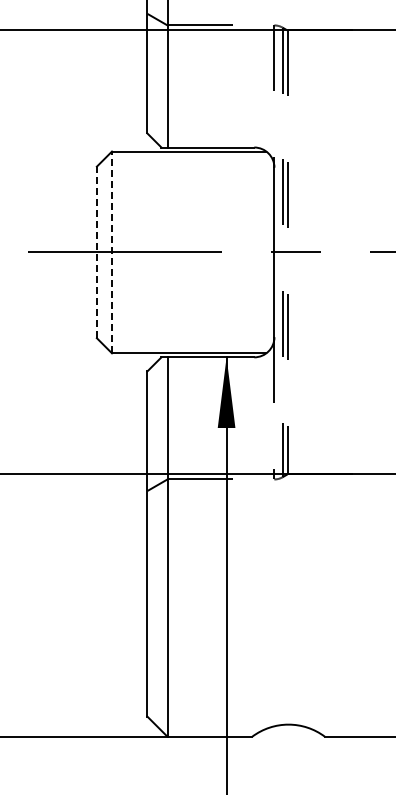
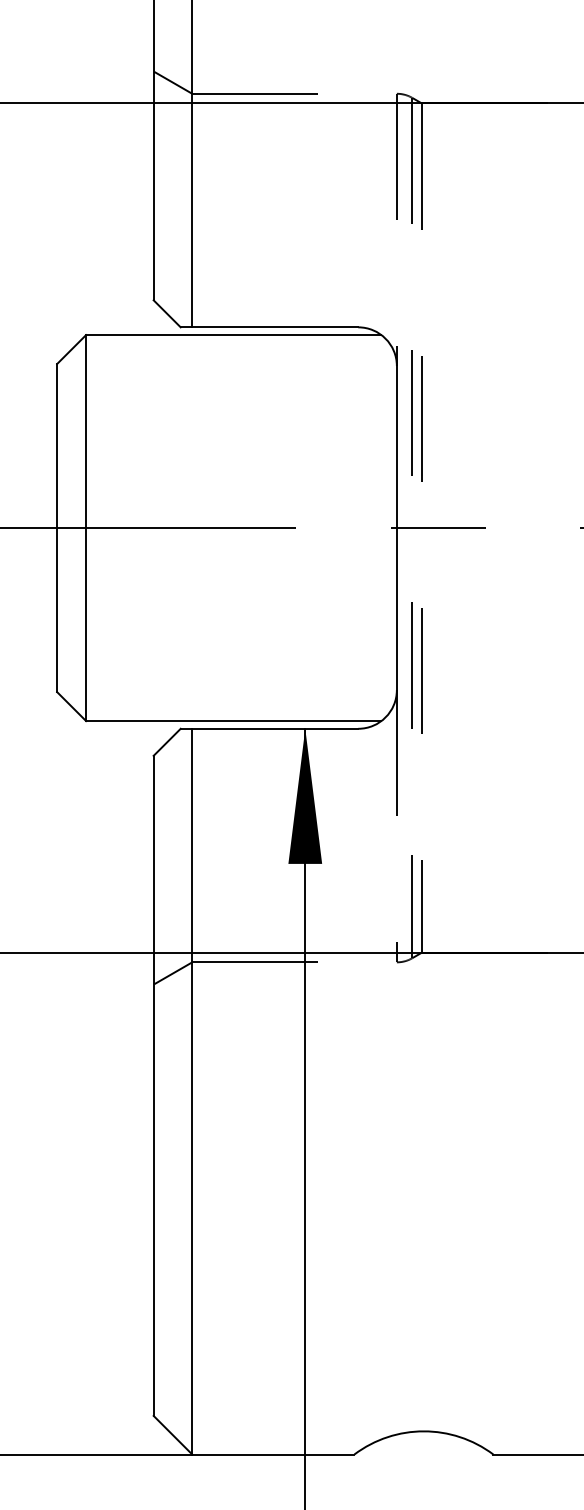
line: (96, 252) -> (56, 528), dashed -> solid
line: (112, 252) -> (87, 528), dashed -> solid

